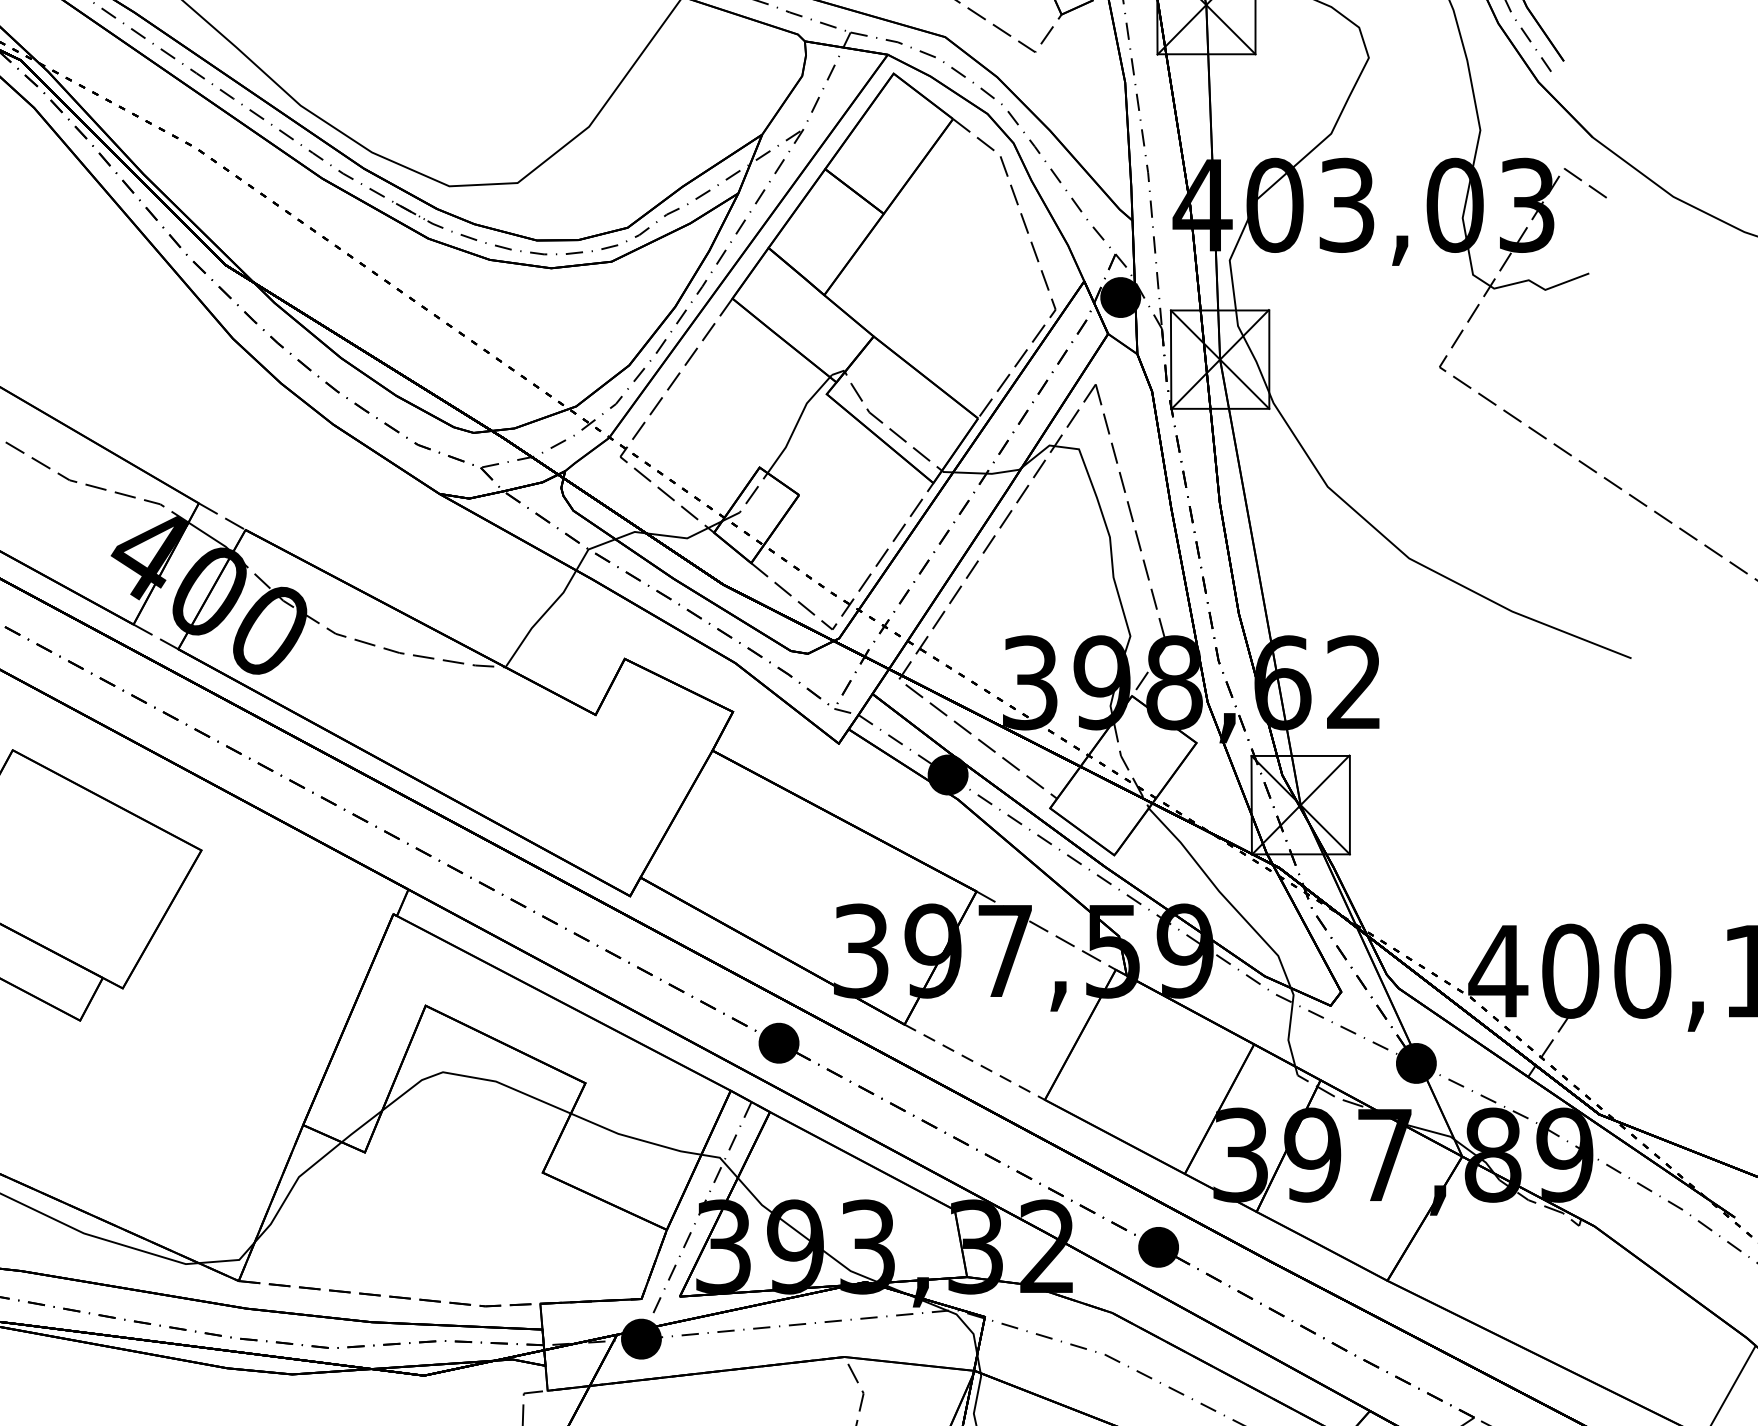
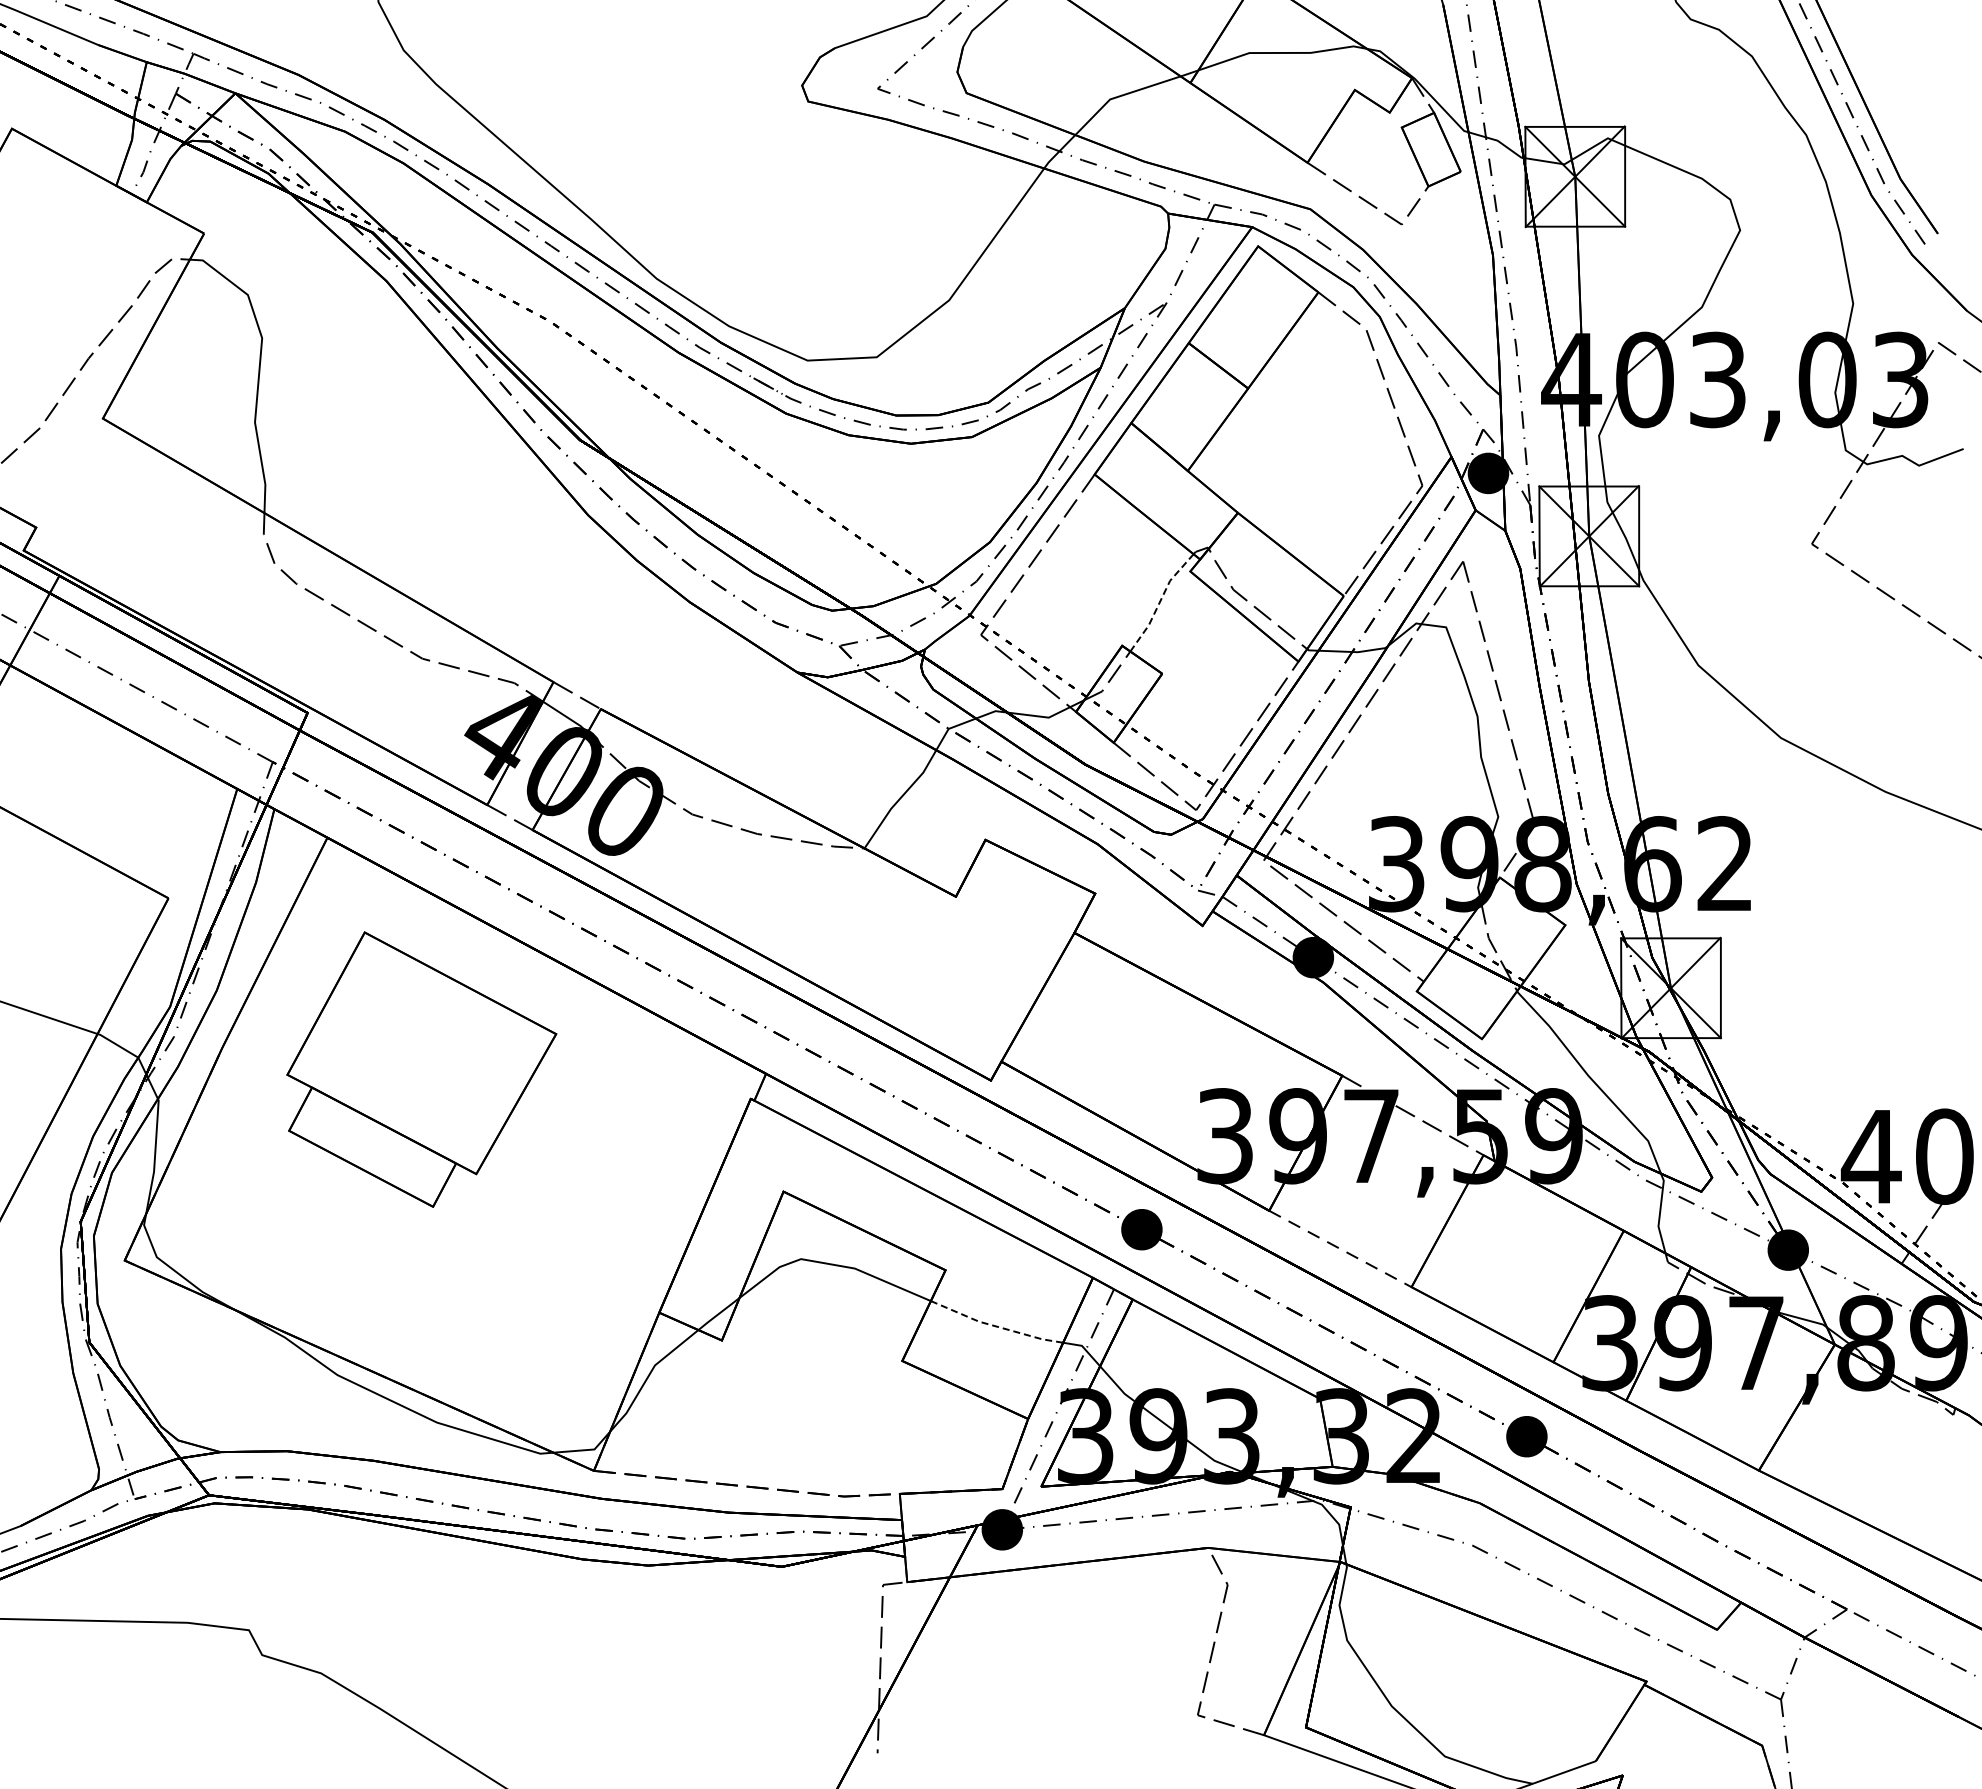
line: (797, 423) -> (1160, 601), solid -> dashed
line: (635, 1138) -> (996, 1326), solid -> dashed

